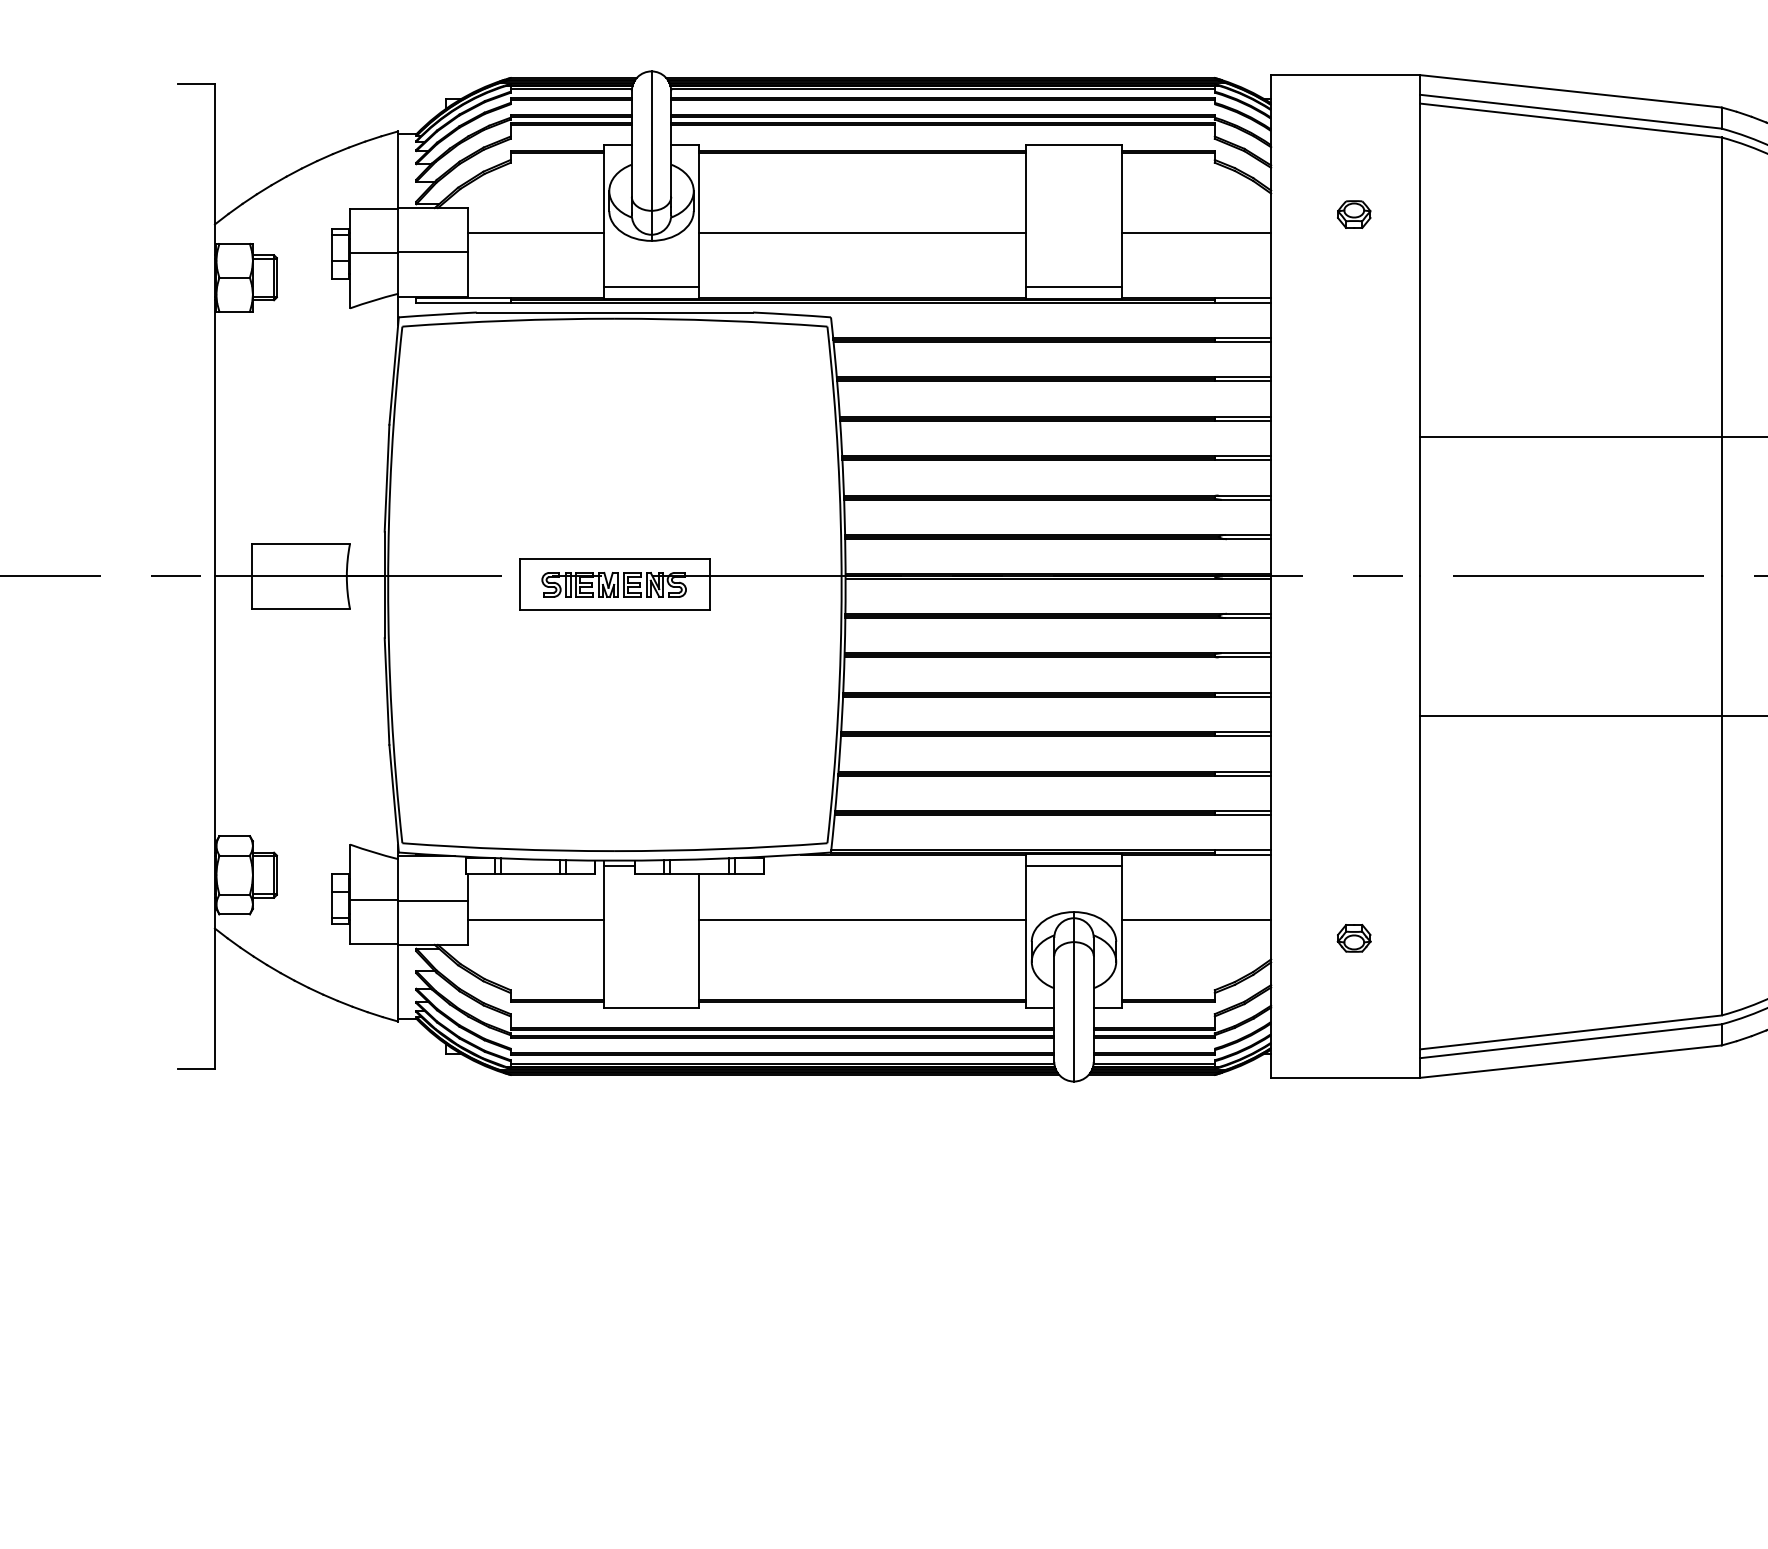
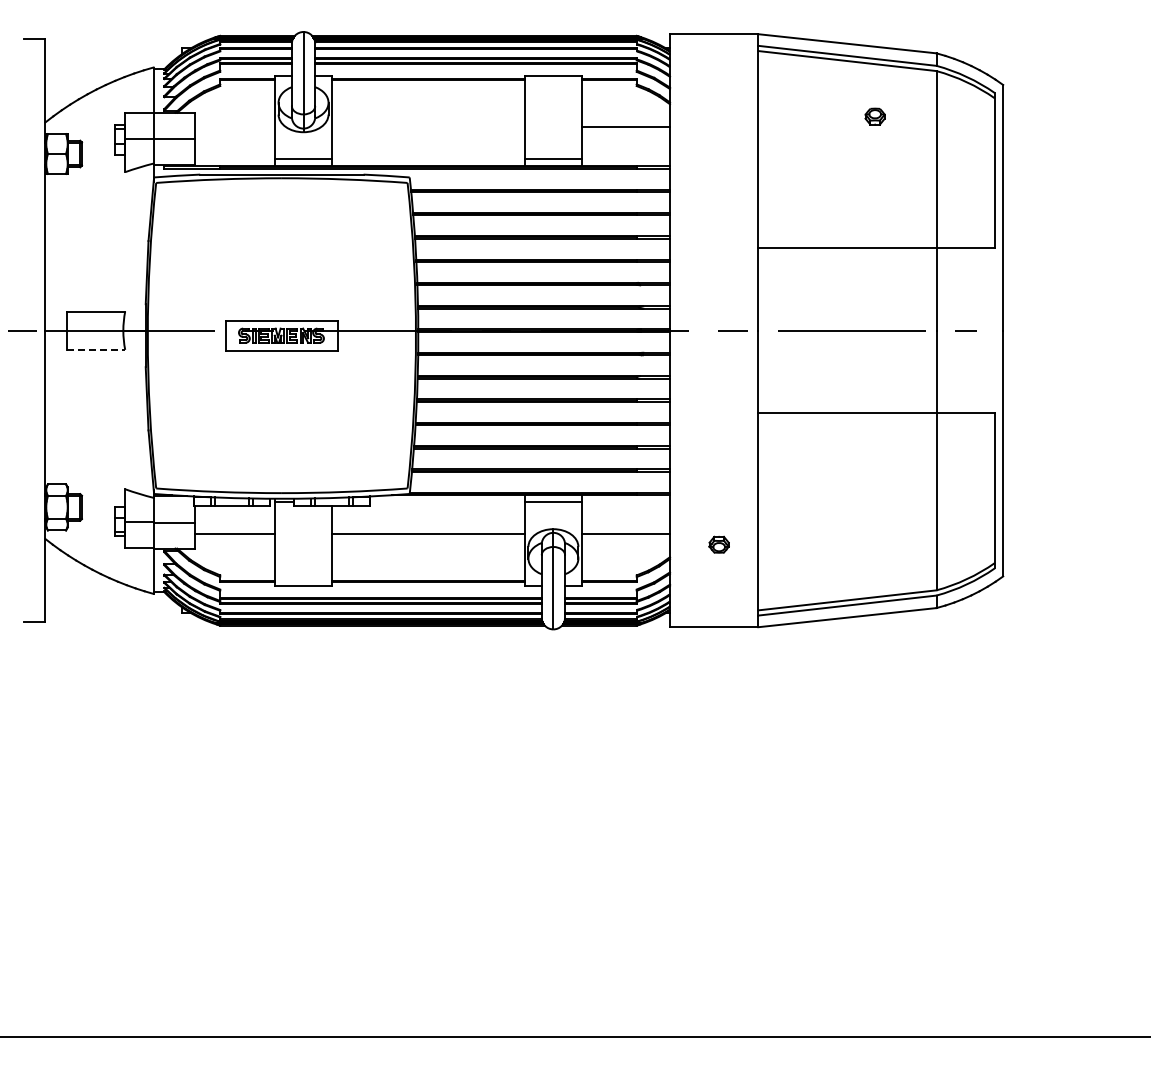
part: (1353, 214) -> (874, 116), moved
line: (536, 232) -> (235, 127), removed
line: (862, 232) -> (428, 127), removed
line: (301, 608) -> (96, 349), solid -> dashed

